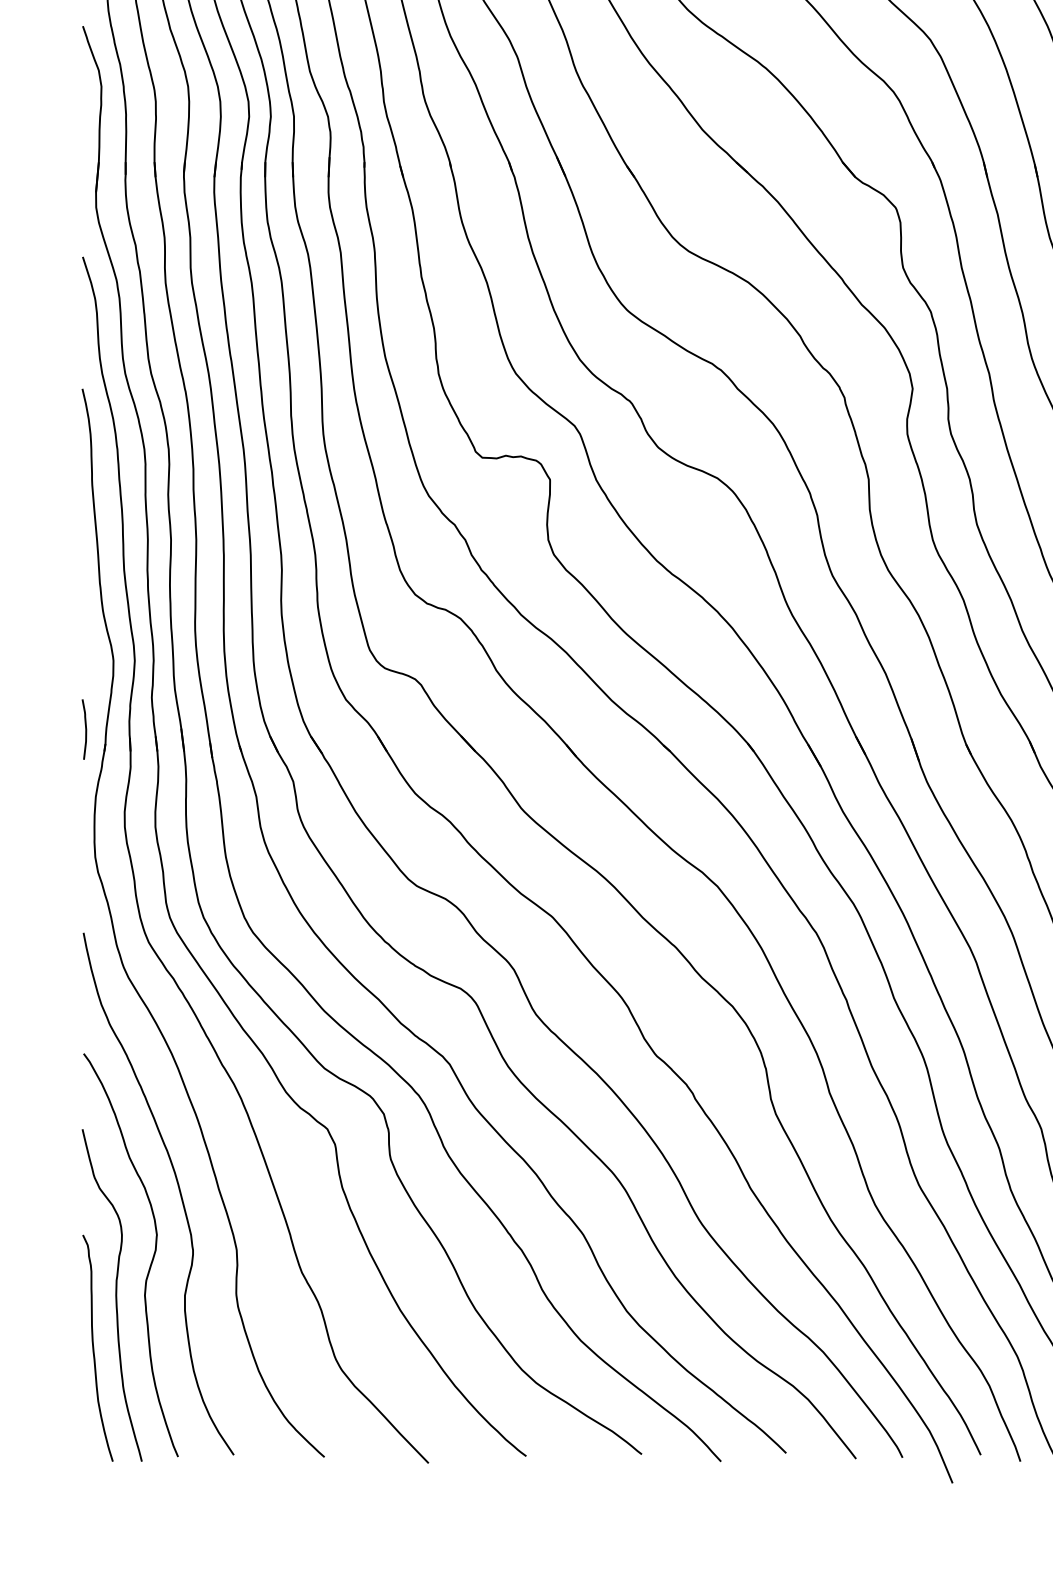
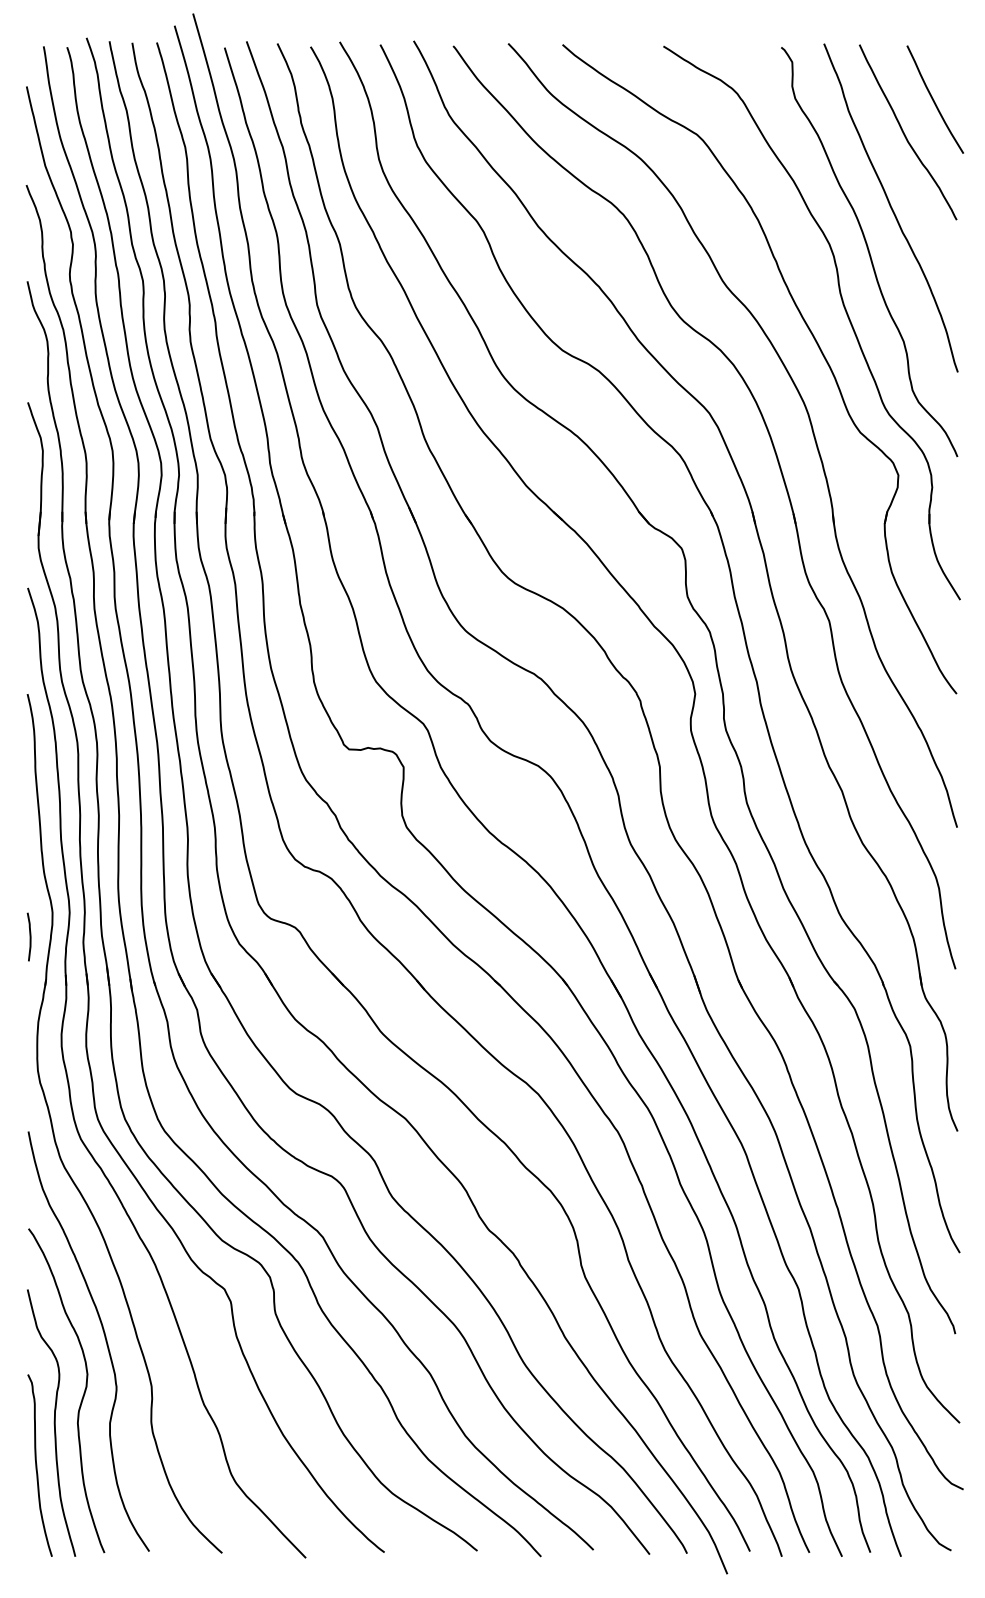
curve: (84, 728) -> (29, 936), moved

